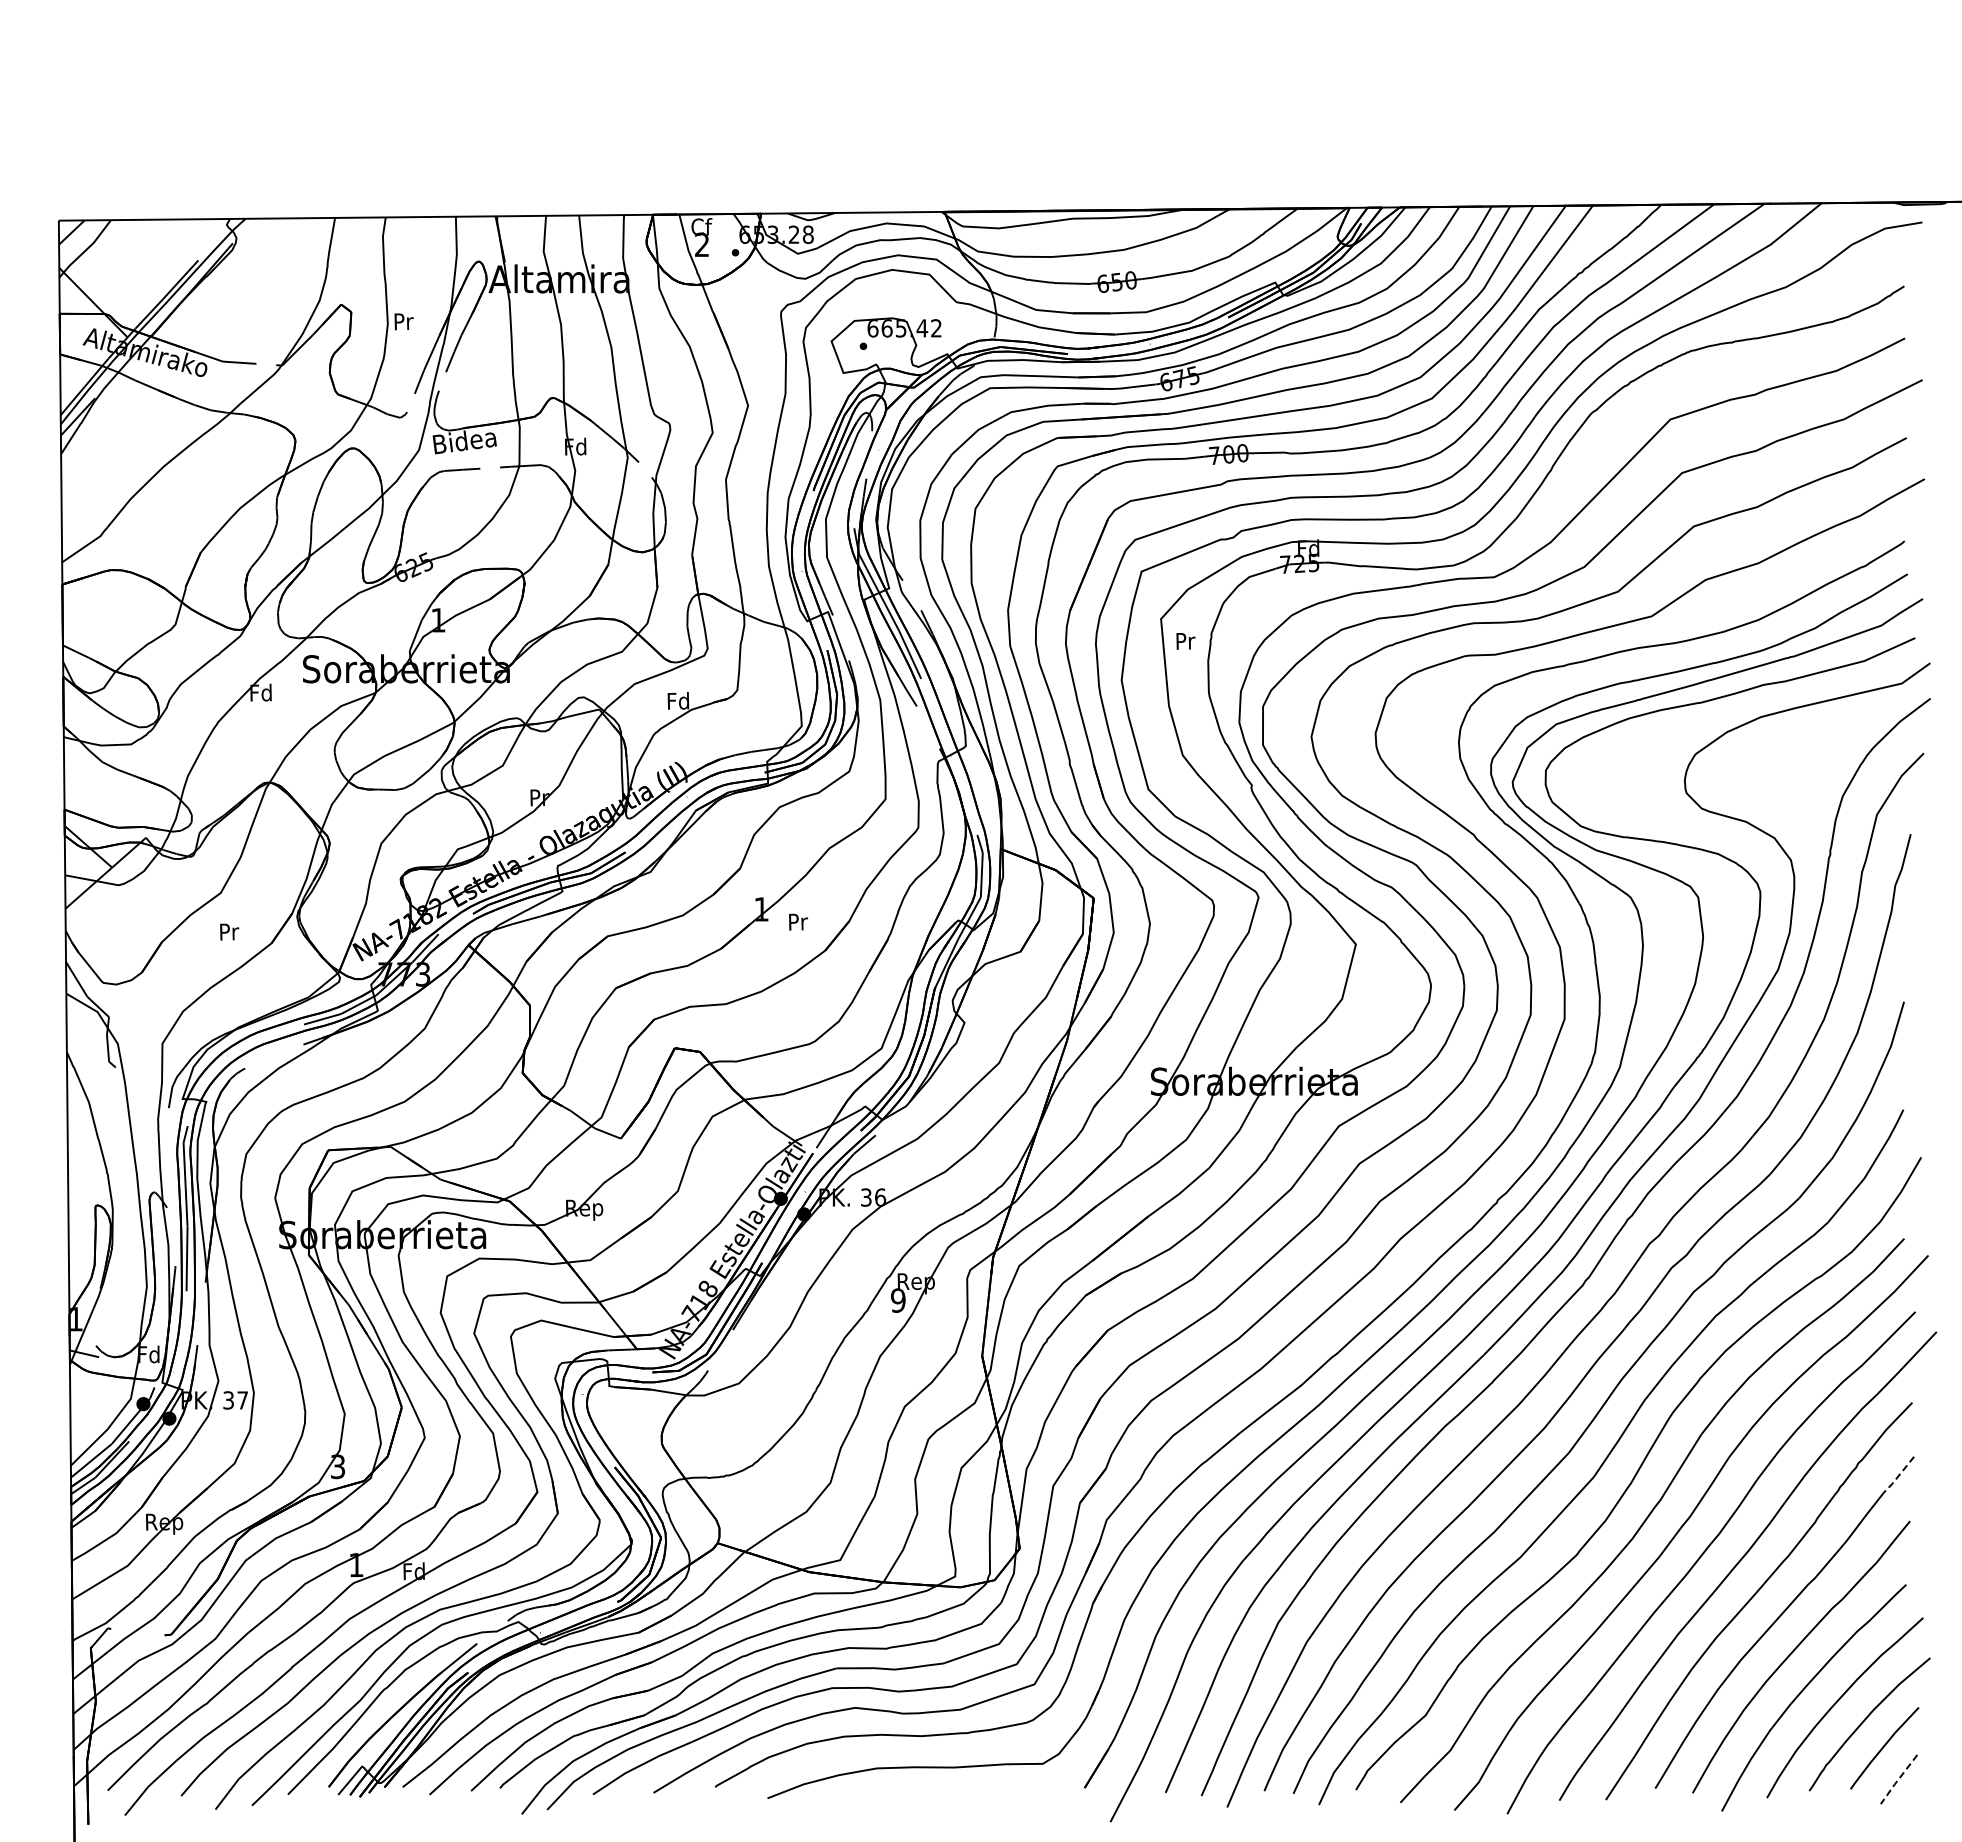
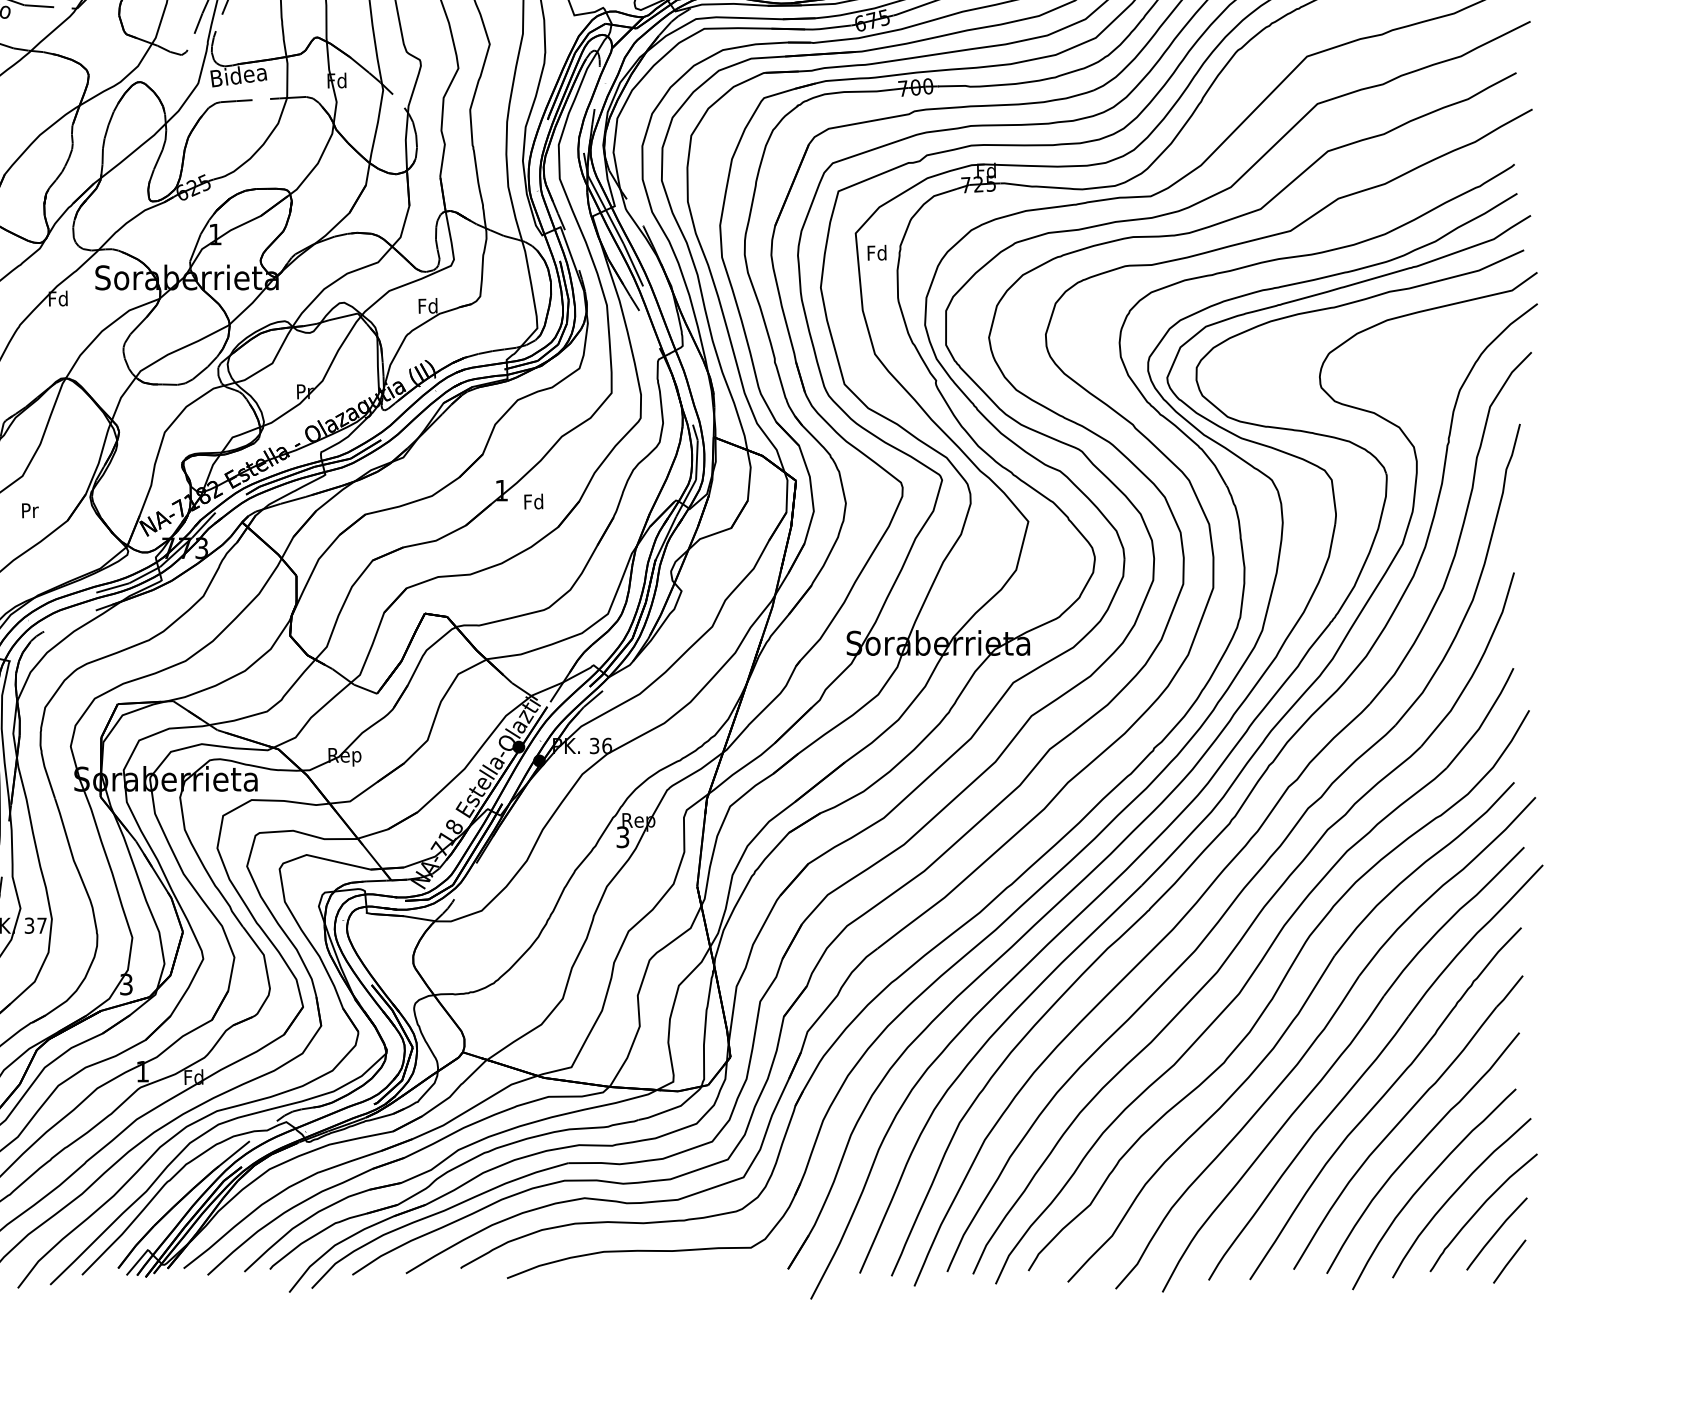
text: (1184, 640) -> (876, 252), Pr -> Fd
text: (797, 921) -> (533, 501), Pr -> Fd
text: (897, 1300) -> (622, 837), 9 -> 3
line: (1899, 1475) -> (1510, 992), dashed -> solid
line: (1898, 1779) -> (1509, 1261), dashed -> solid

